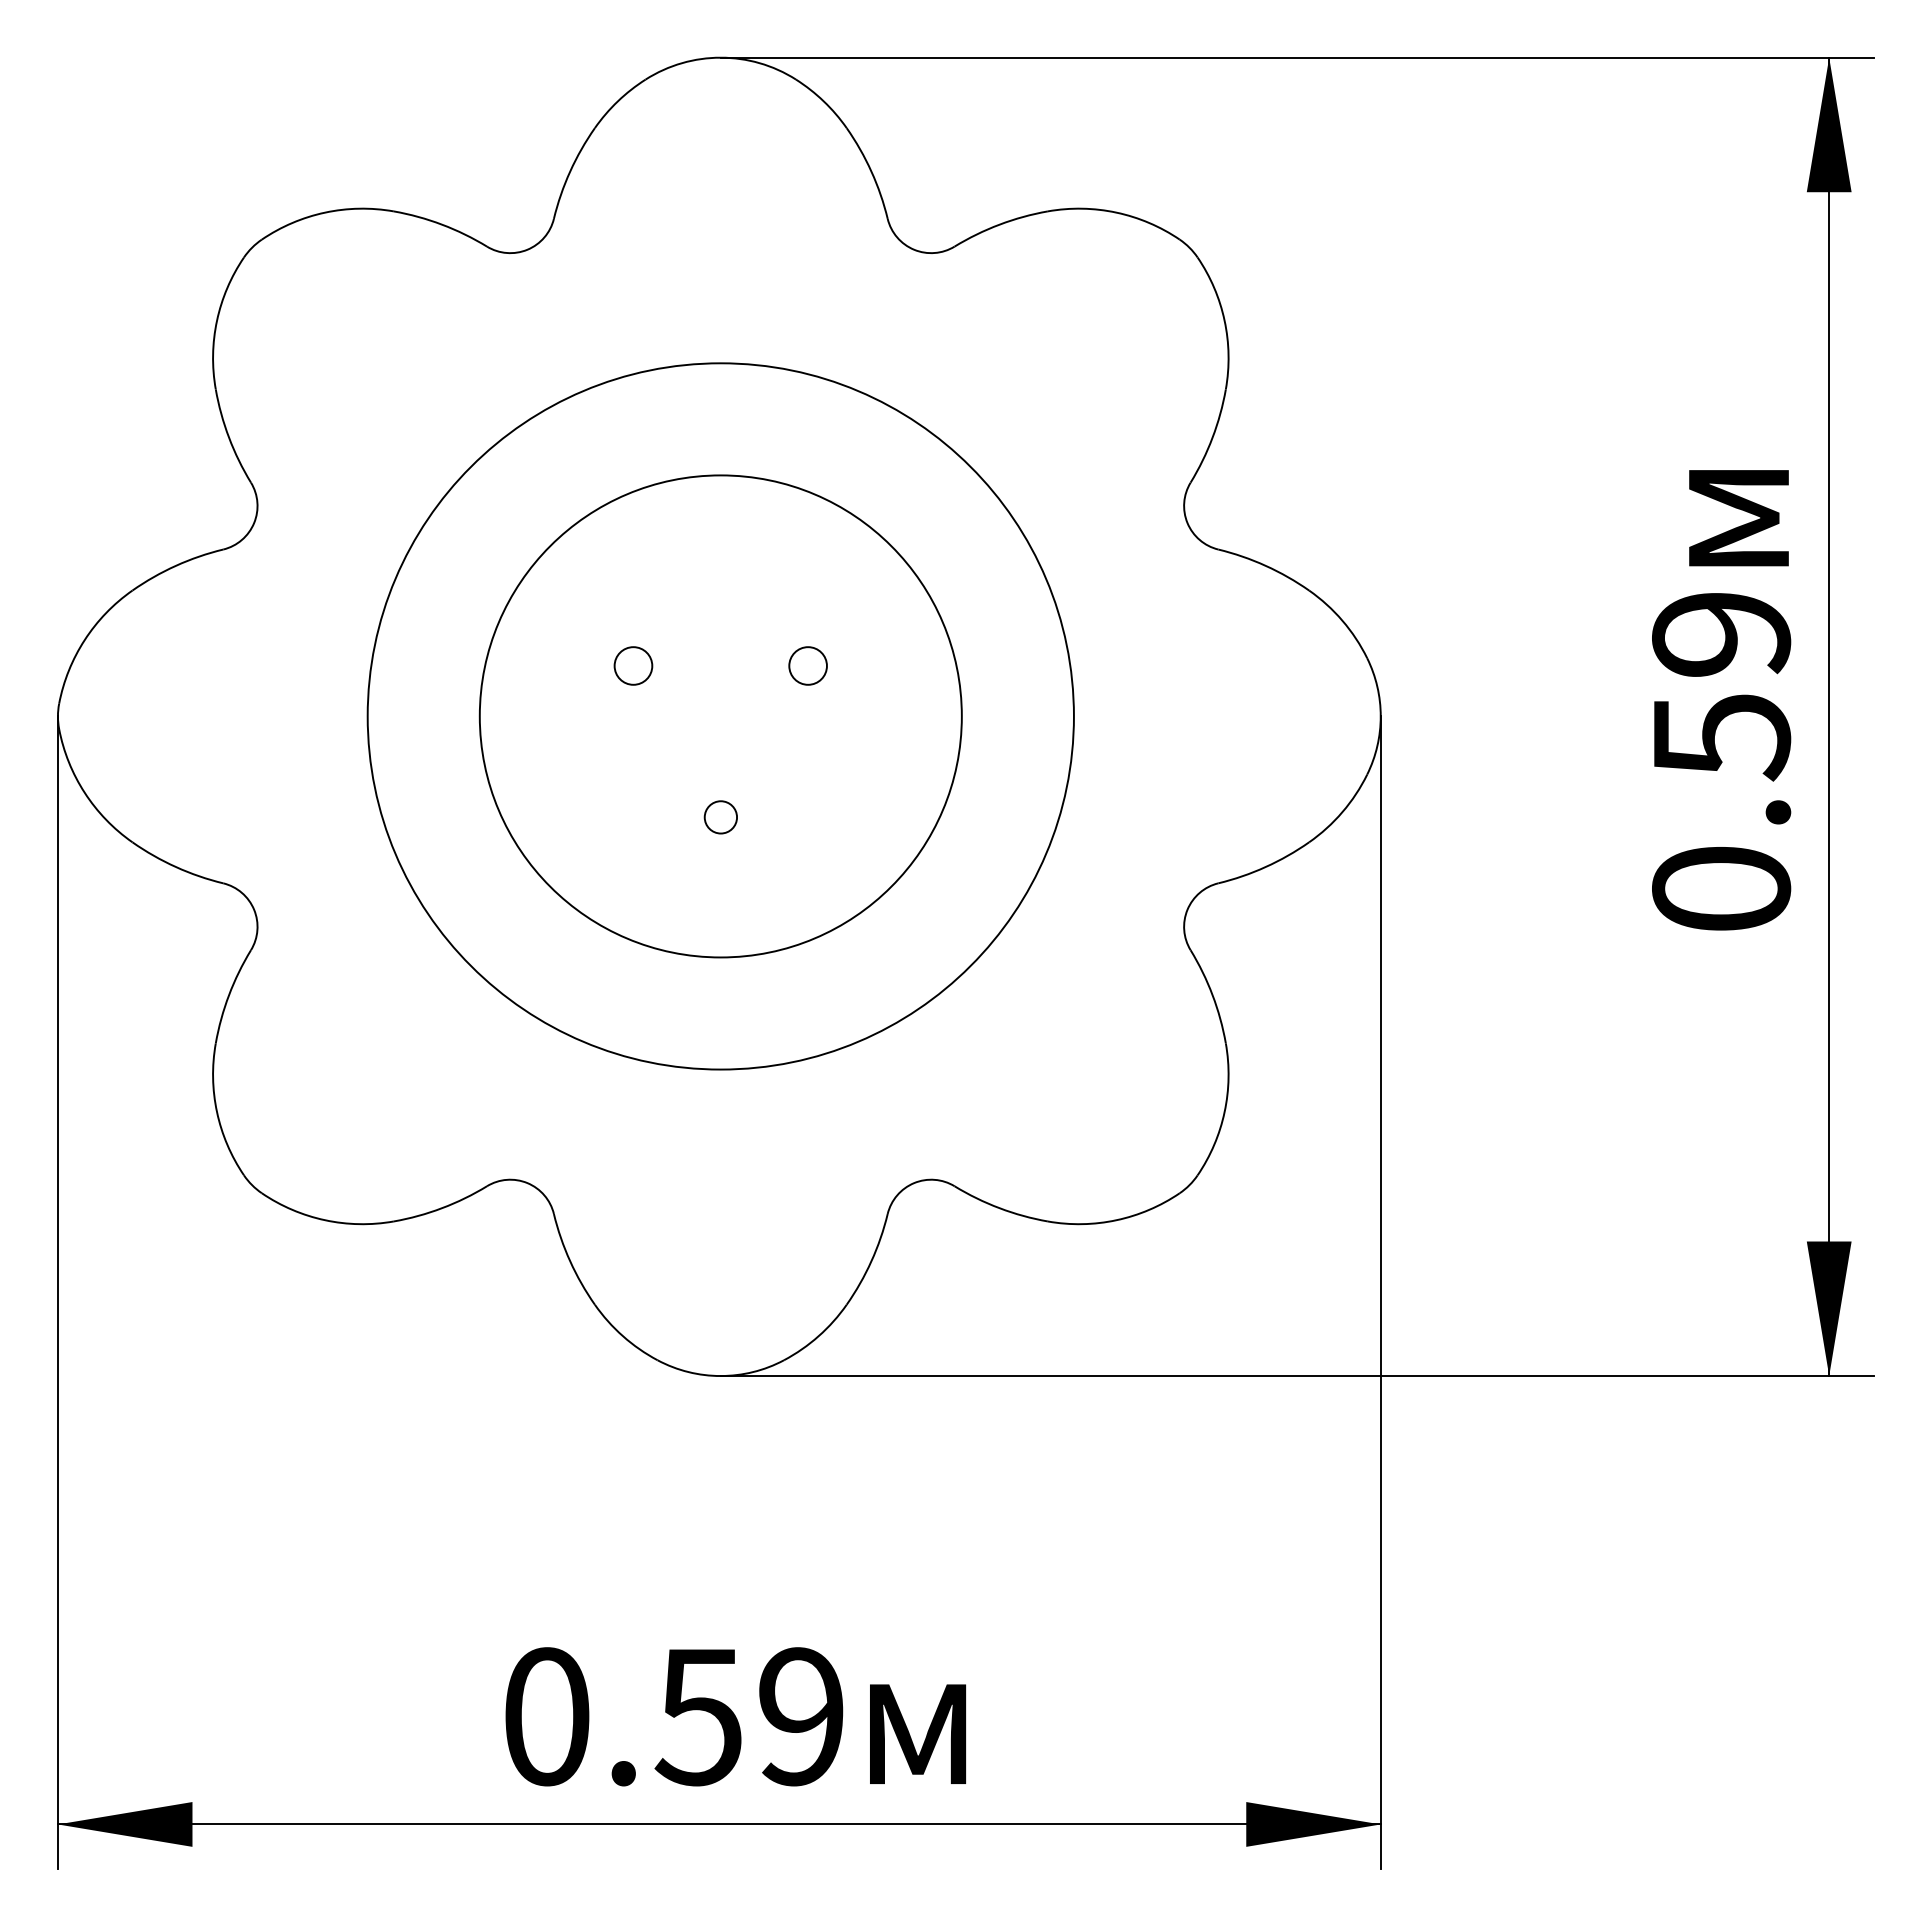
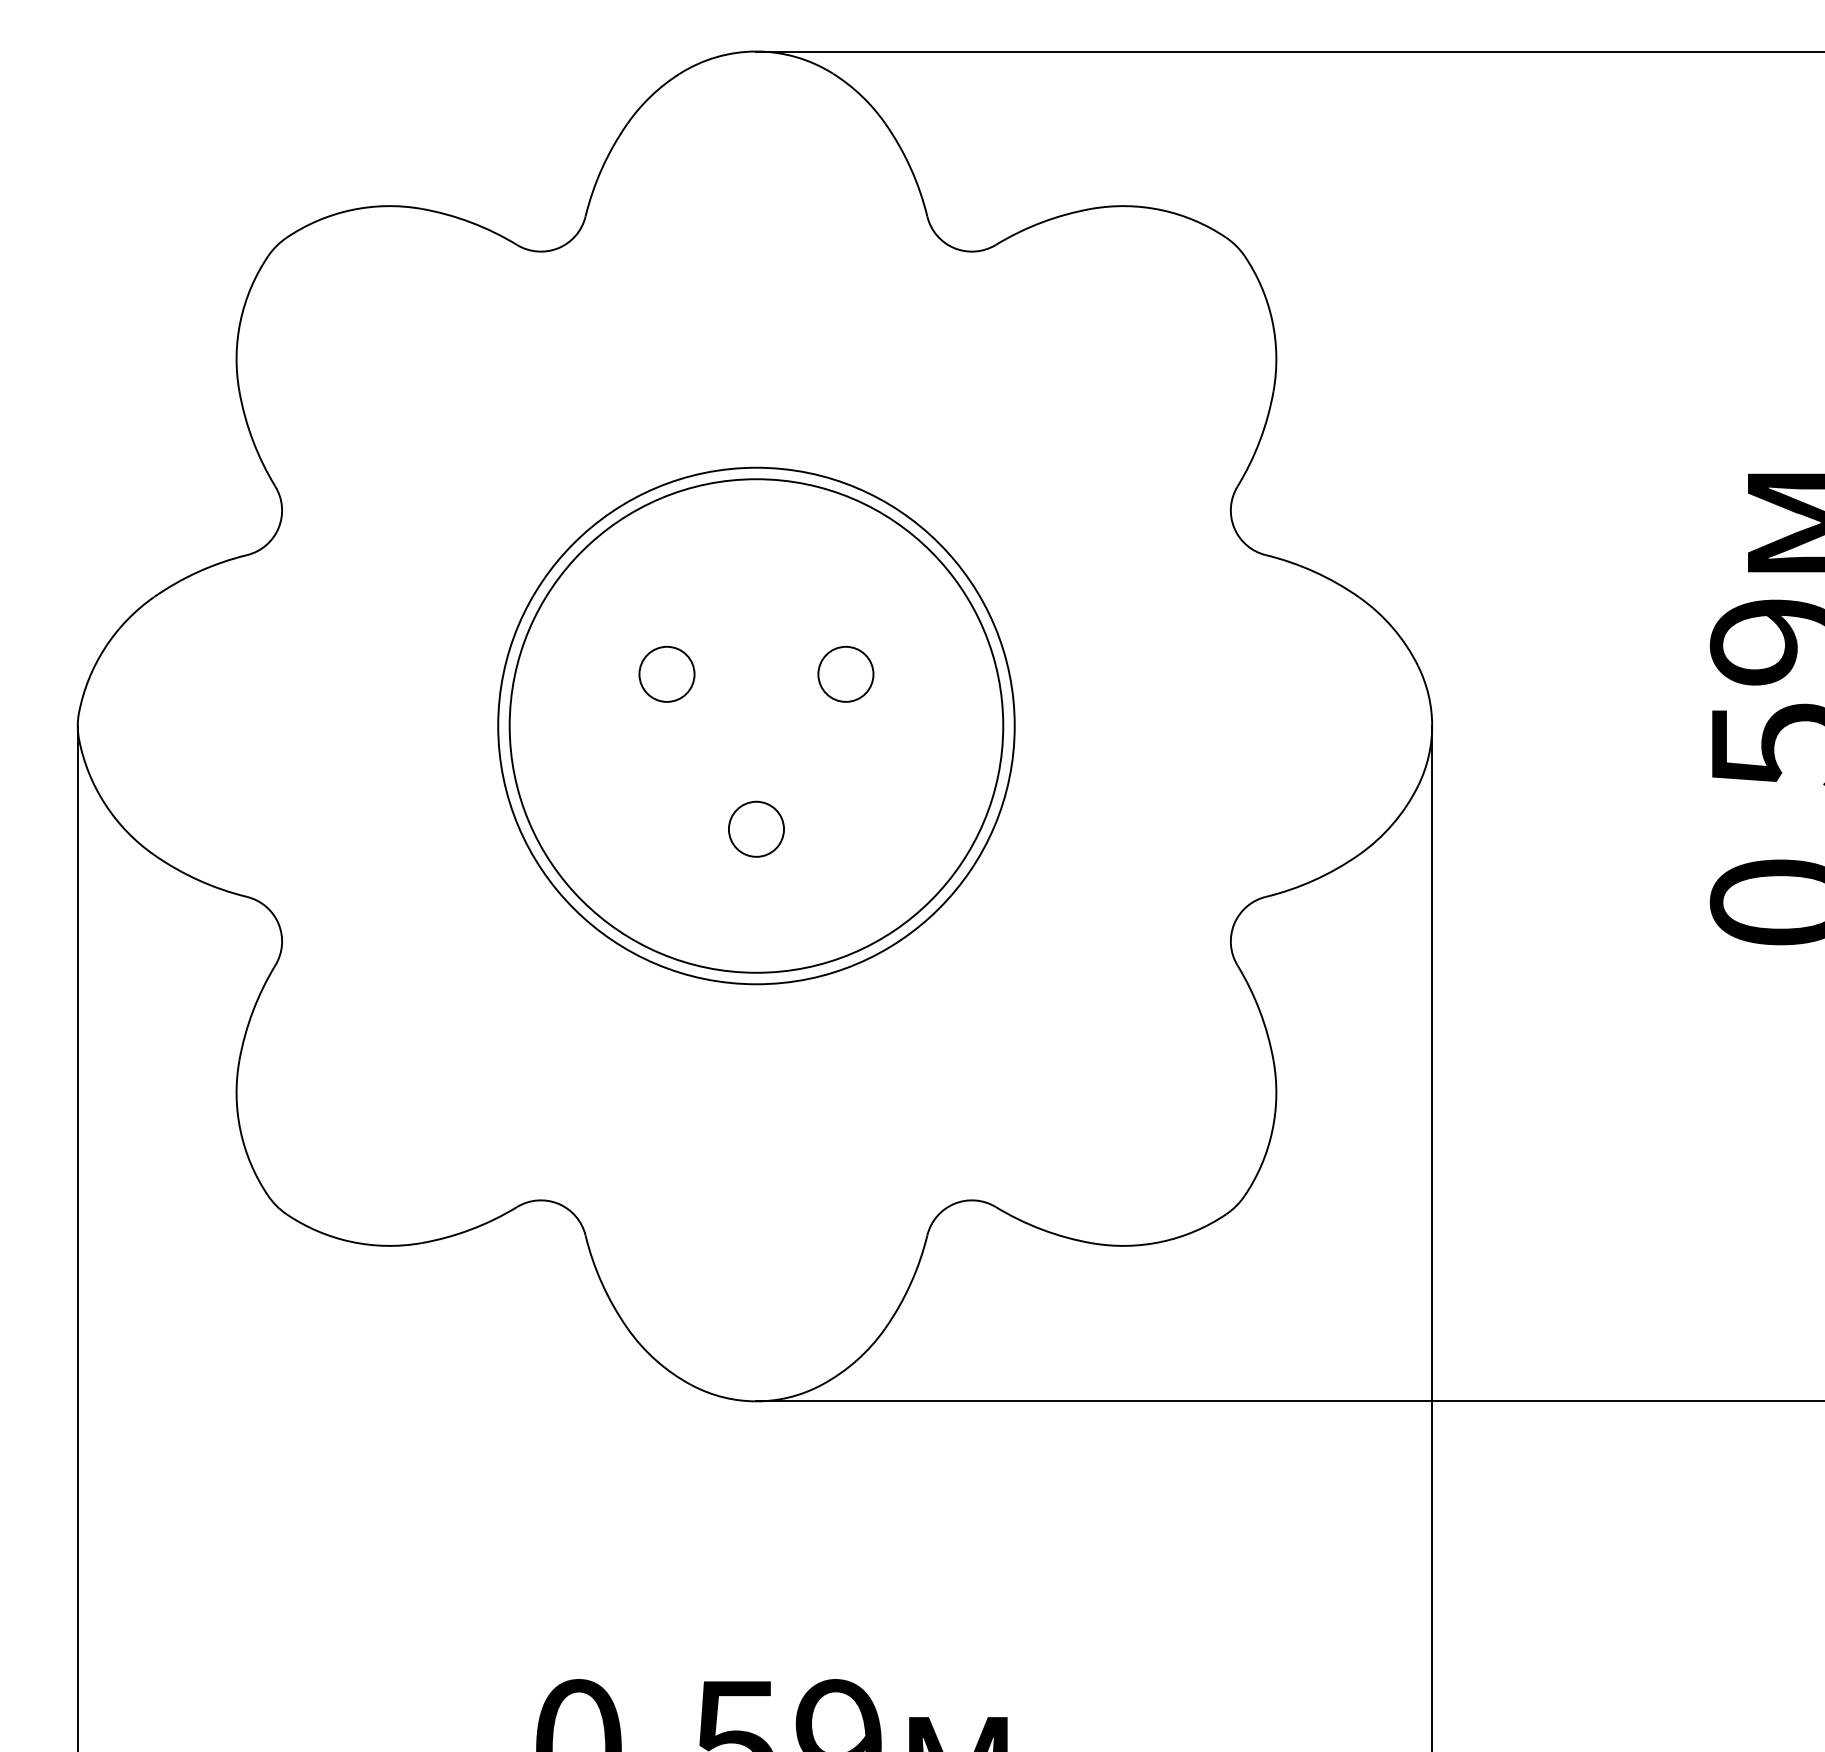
circle: (633, 665) -> (667, 673), size x1.43
circle: (807, 665) -> (845, 673), size x1.43
circle: (720, 716) -> (756, 726), size x0.71
circle: (720, 817) -> (756, 829), size x1.67

